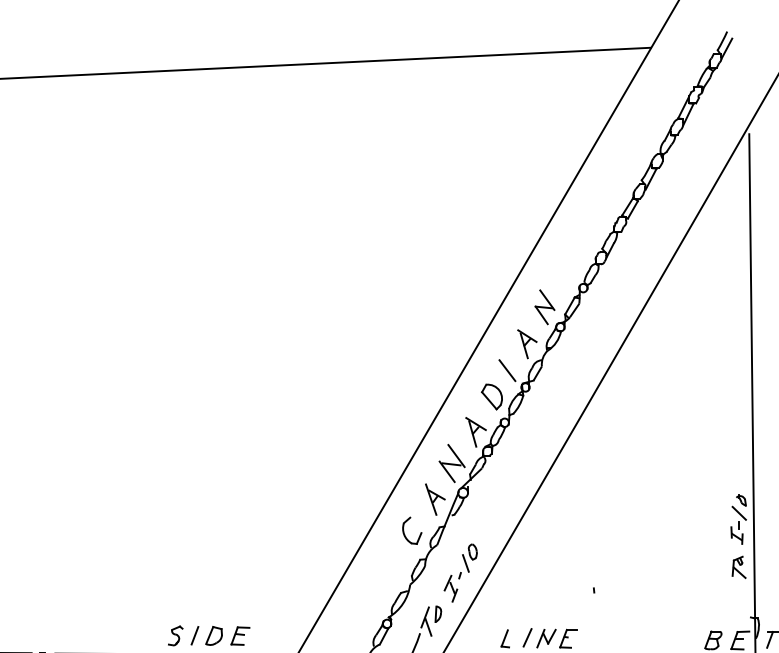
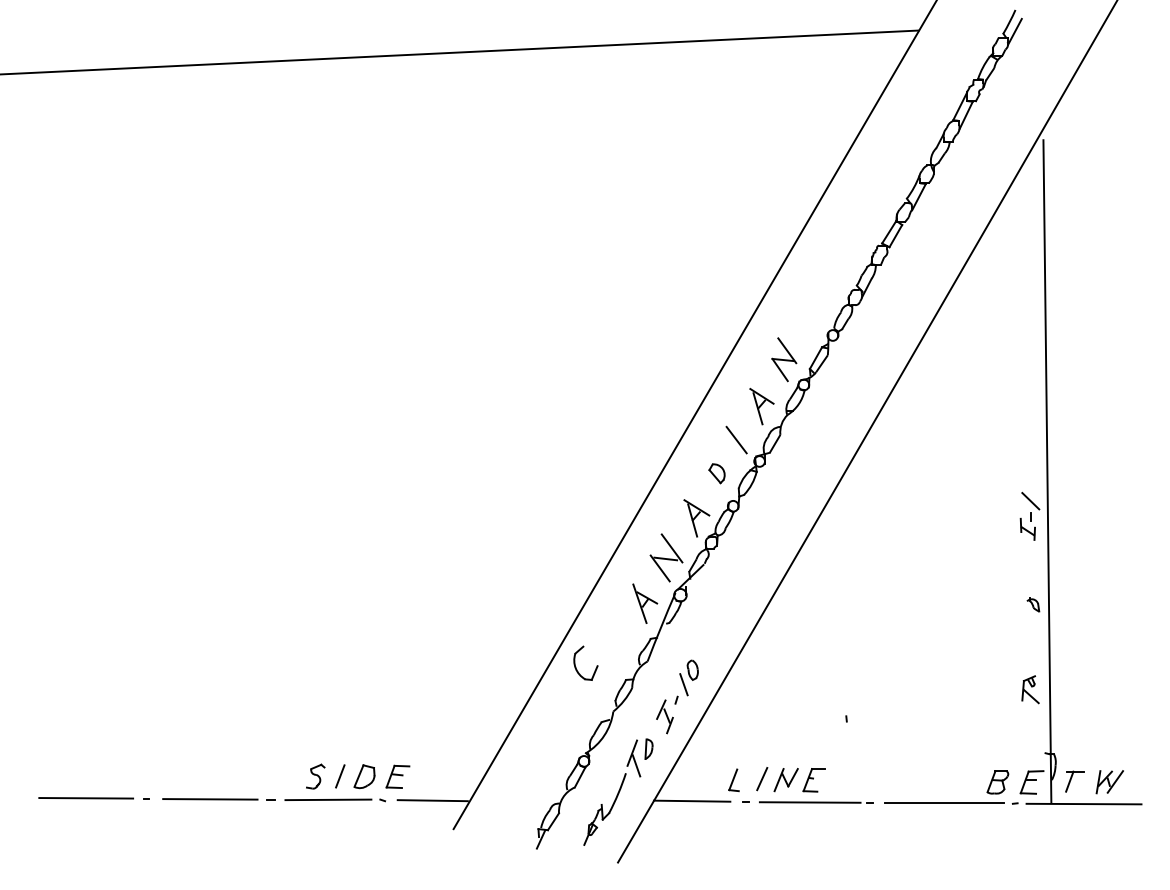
part: (491, 396) -> (716, 473), size x0.6
part: (738, 524) -> (1029, 515), moved
part: (404, 533) -> (576, 666), moved

